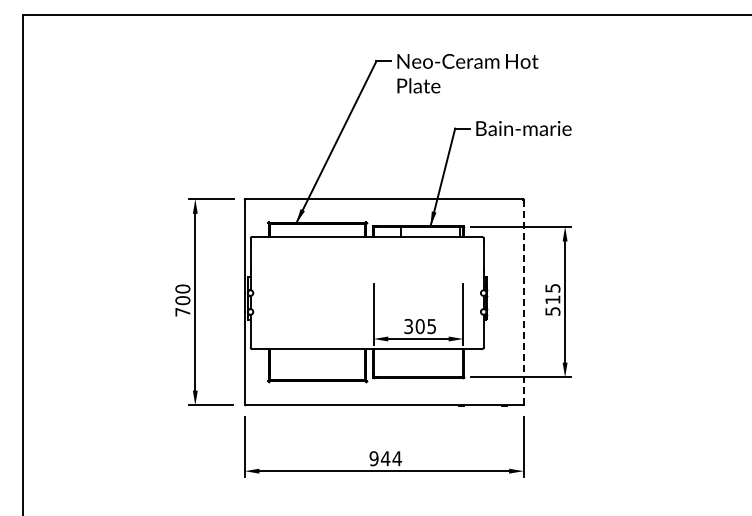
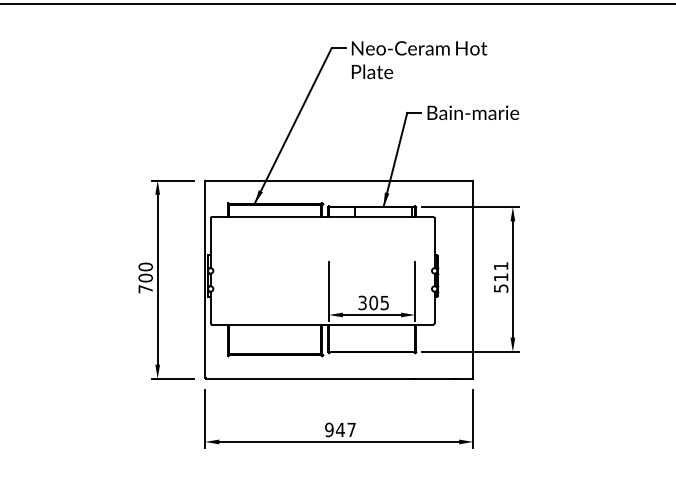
text: (552, 288) -> (500, 266), 515 -> 511
line: (523, 302) -> (472, 279), dashed -> solid
text: (396, 458) -> (350, 429), 944 -> 947

